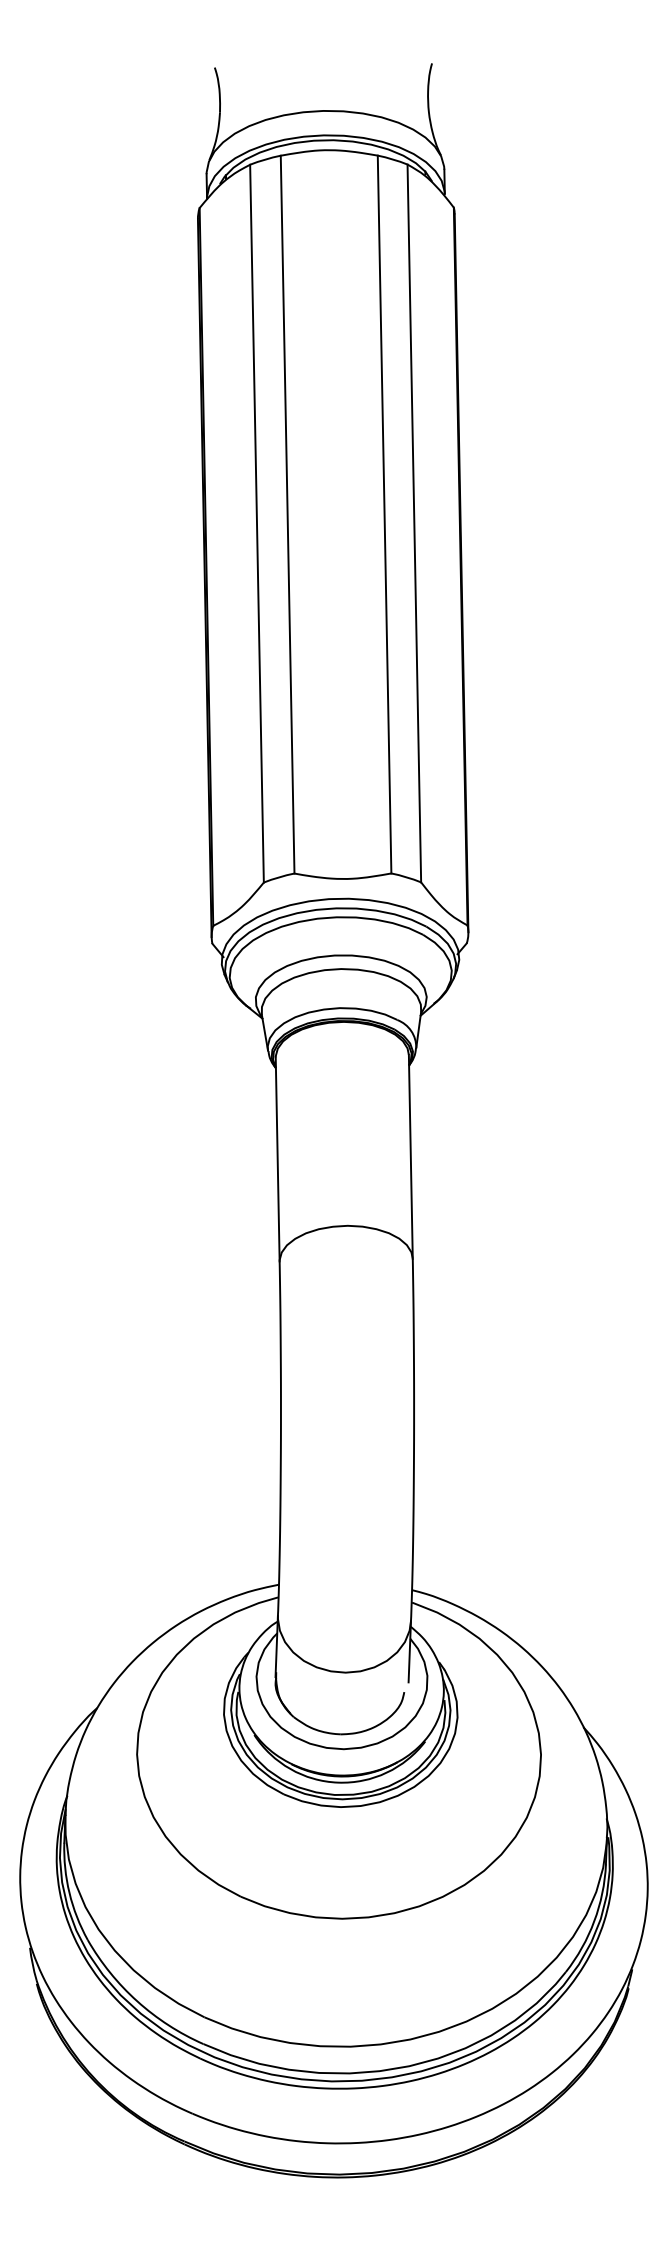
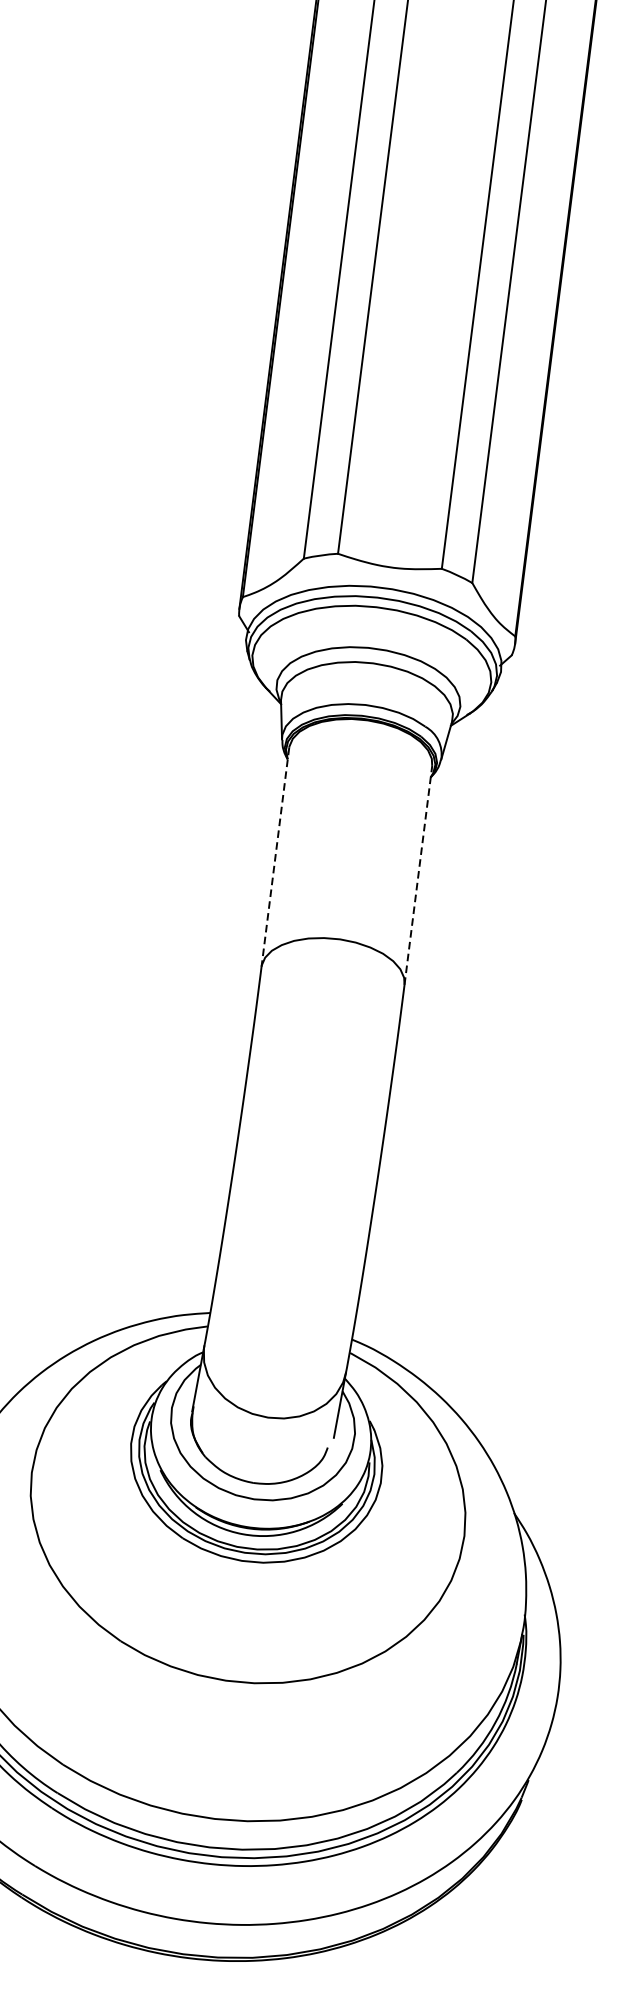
line: (410, 1156) -> (418, 874), solid -> dashed
line: (277, 1159) -> (275, 857), solid -> dashed

